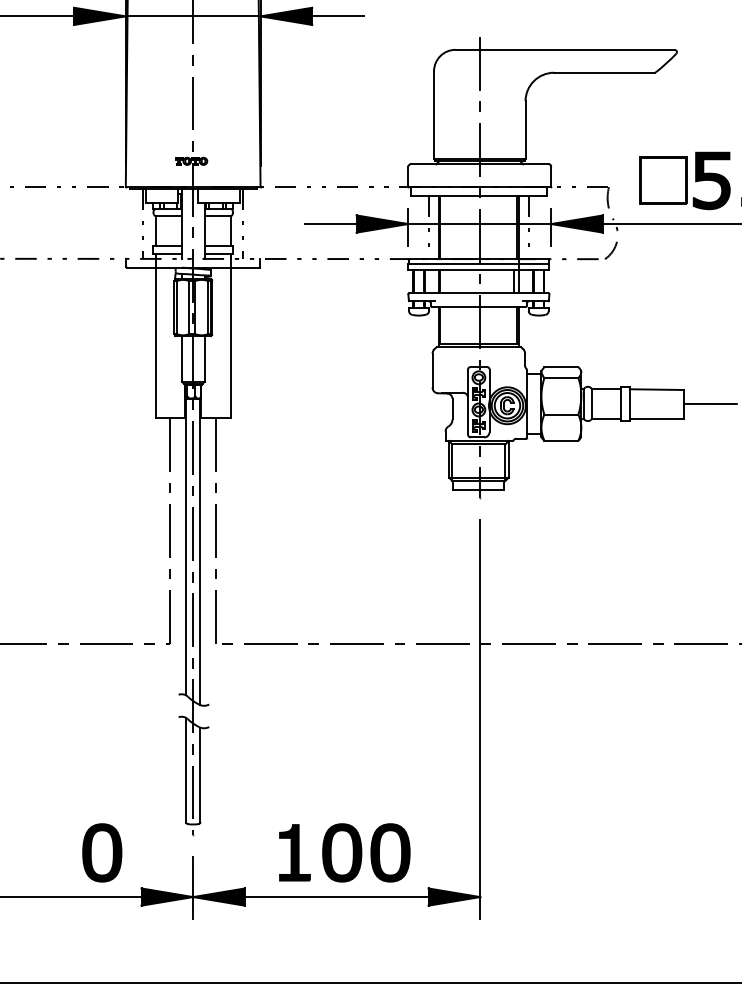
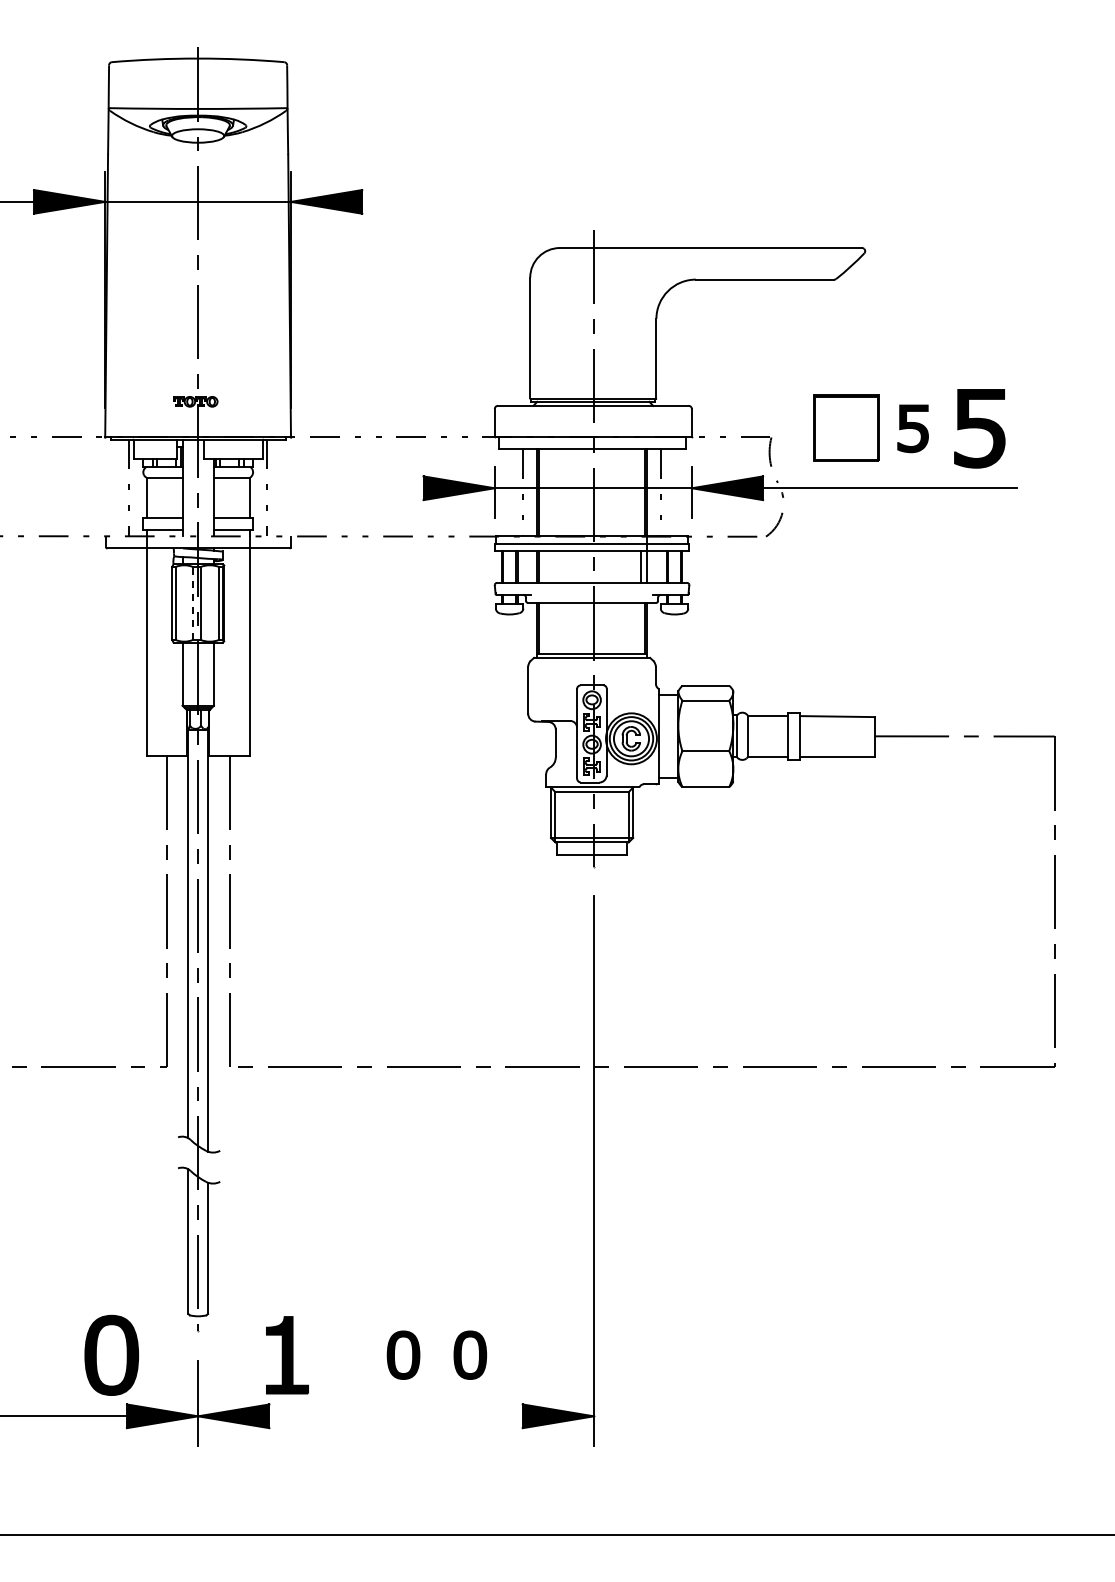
line: (337, 16) -> (397, 201), removed
part: (711, 180) -> (912, 428), size x0.6
line: (330, 224) -> (387, 488), removed
line: (189, 306) -> (192, 602), solid -> dashed
part: (102, 852) -> (111, 1354), moved
part: (294, 852) -> (287, 1355), moved
part: (342, 852) -> (403, 1354), size x0.6
part: (390, 852) -> (470, 1354), size x0.6
line: (336, 897) -> (395, 1416), removed

